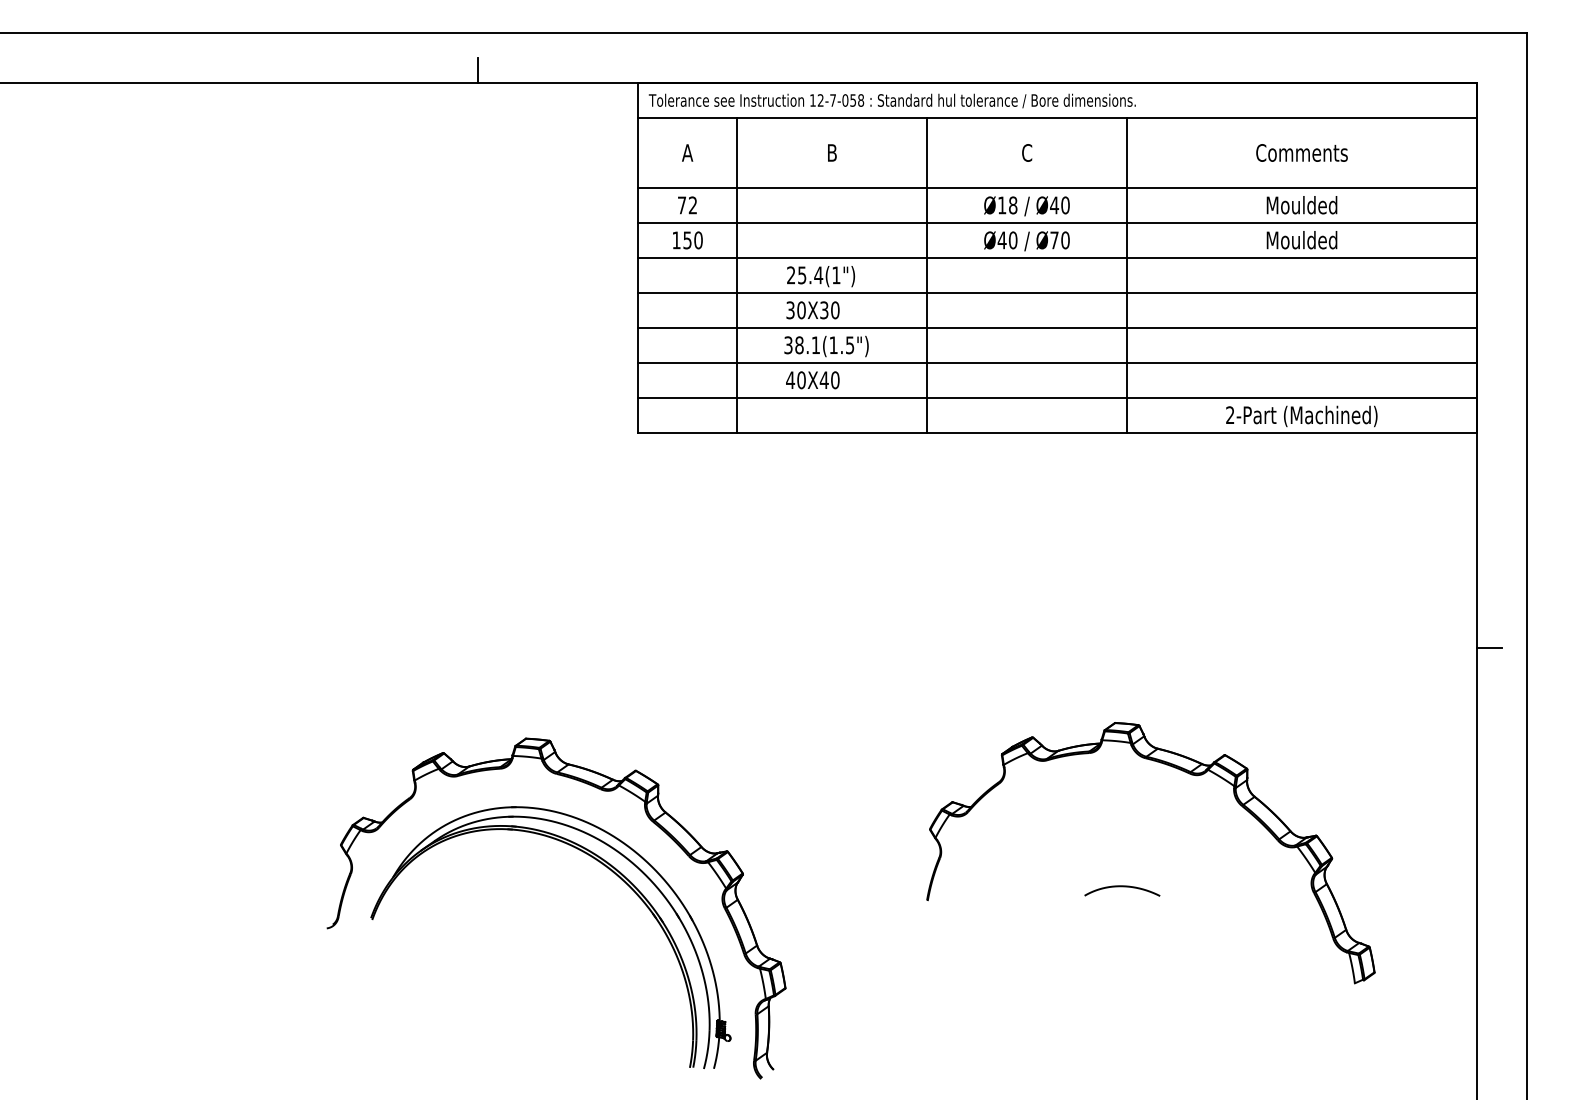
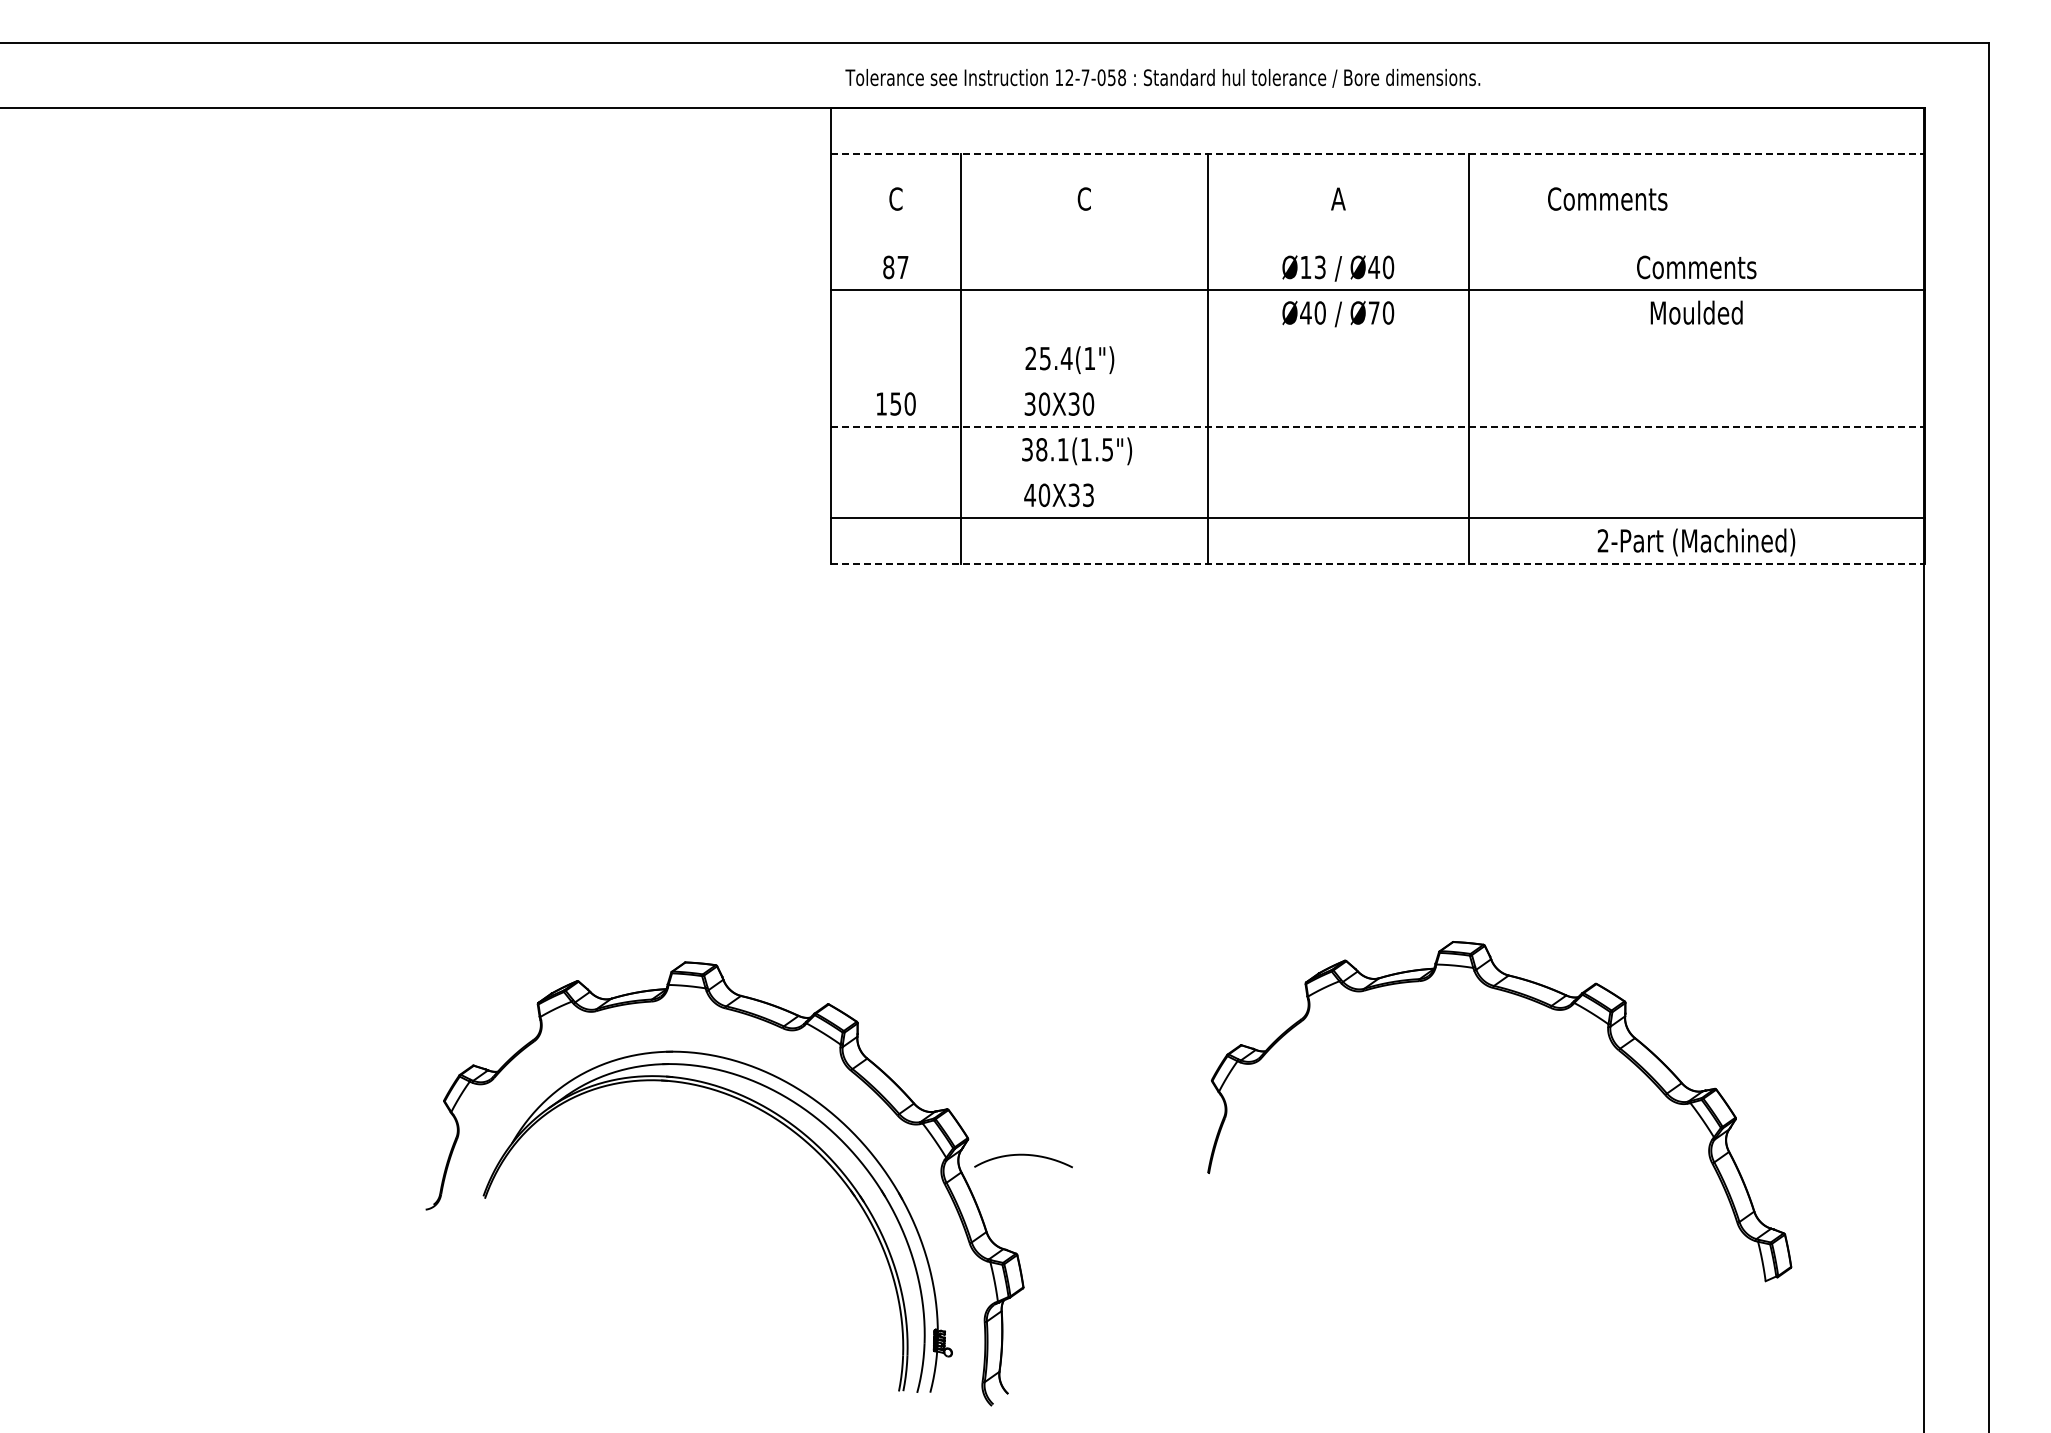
line: (477, 70) -> (622, 91), removed
text: (892, 101) -> (1162, 78), moved
line: (1057, 118) -> (1377, 153), solid -> dashed
text: (687, 152) -> (895, 198), A -> C
text: (831, 152) -> (1083, 198), B -> C
text: (1027, 152) -> (1338, 198), C -> A
text: (1301, 152) -> (1607, 198), moved
line: (1057, 187) -> (1377, 244), removed
text: (687, 205) -> (895, 267), 72 -> 87
text: (1012, 205) -> (1319, 267), Ø18 -> Ø13
text: (1301, 205) -> (1696, 267), Moulded -> Comments
text: (688, 240) -> (896, 403), moved
line: (1057, 257) -> (1377, 335), removed
line: (1057, 292) -> (1377, 381), removed
line: (1057, 327) -> (1377, 426), solid -> dashed
line: (1057, 362) -> (1377, 472), removed
text: (829, 380) -> (1081, 495), 40X40 -> 40X33
line: (1057, 432) -> (1377, 563), solid -> dashed
line: (1489, 648) -> (1940, 844), removed
curve: (1122, 886) -> (1023, 1155), moved

